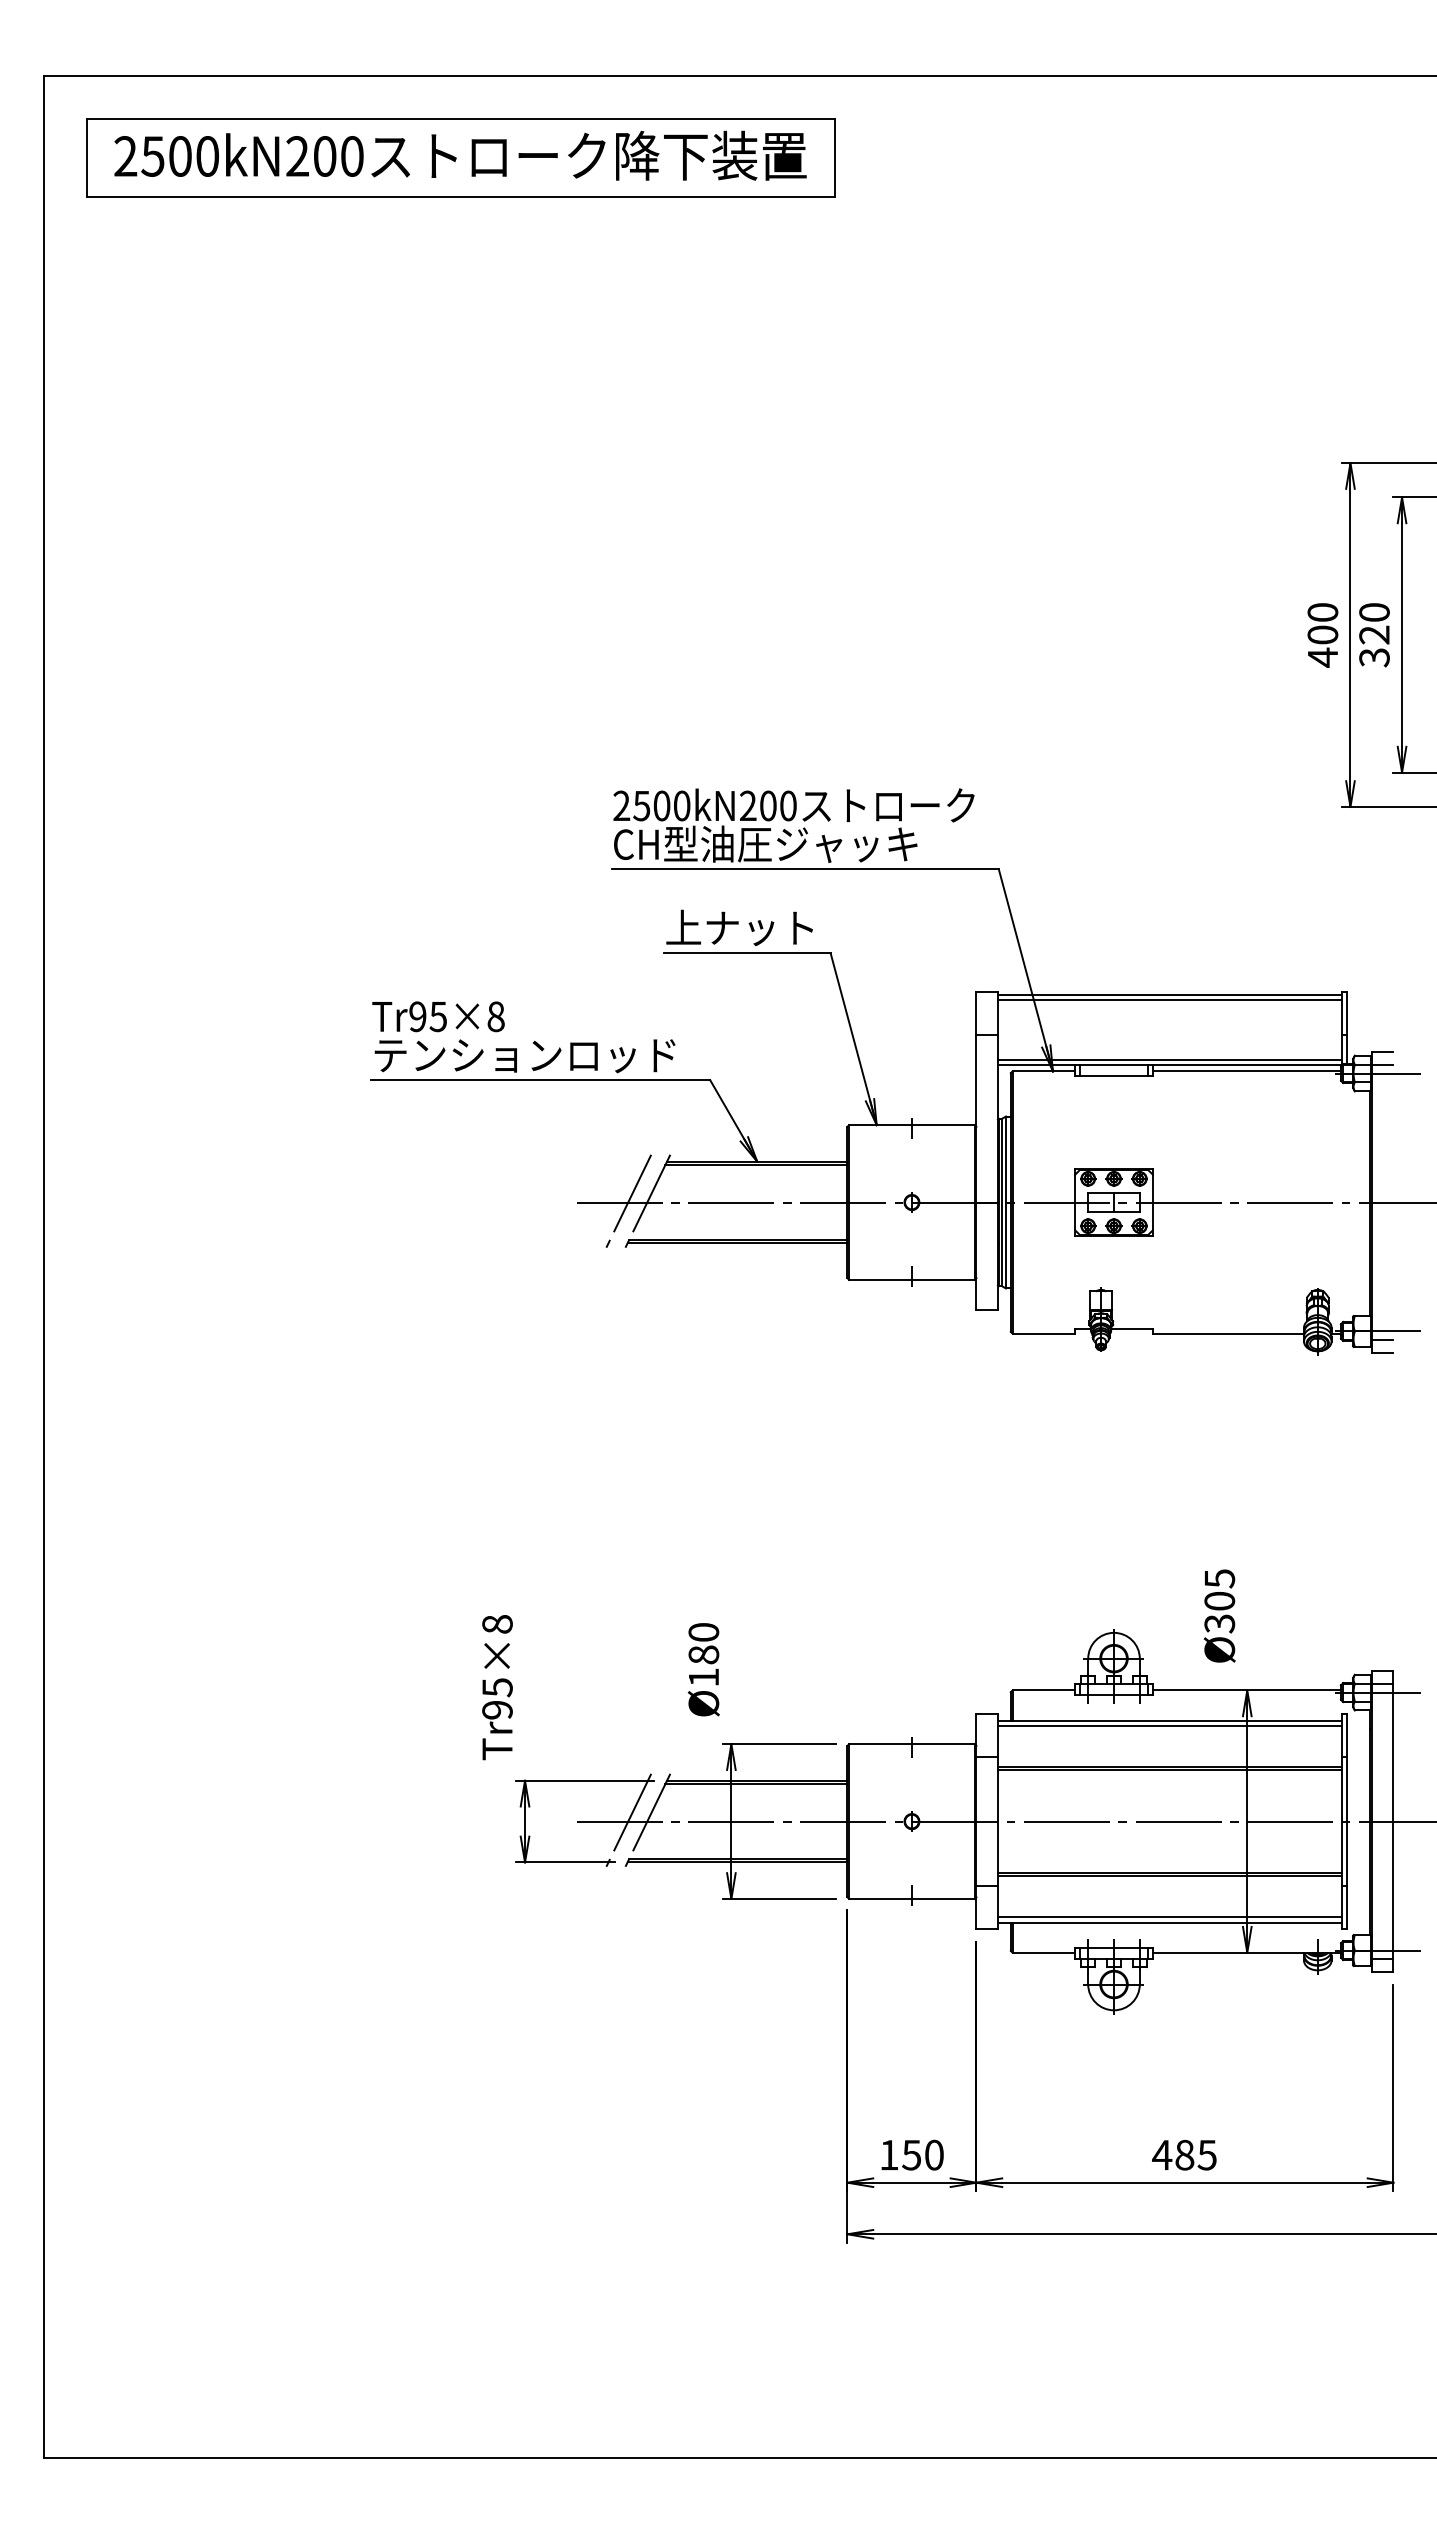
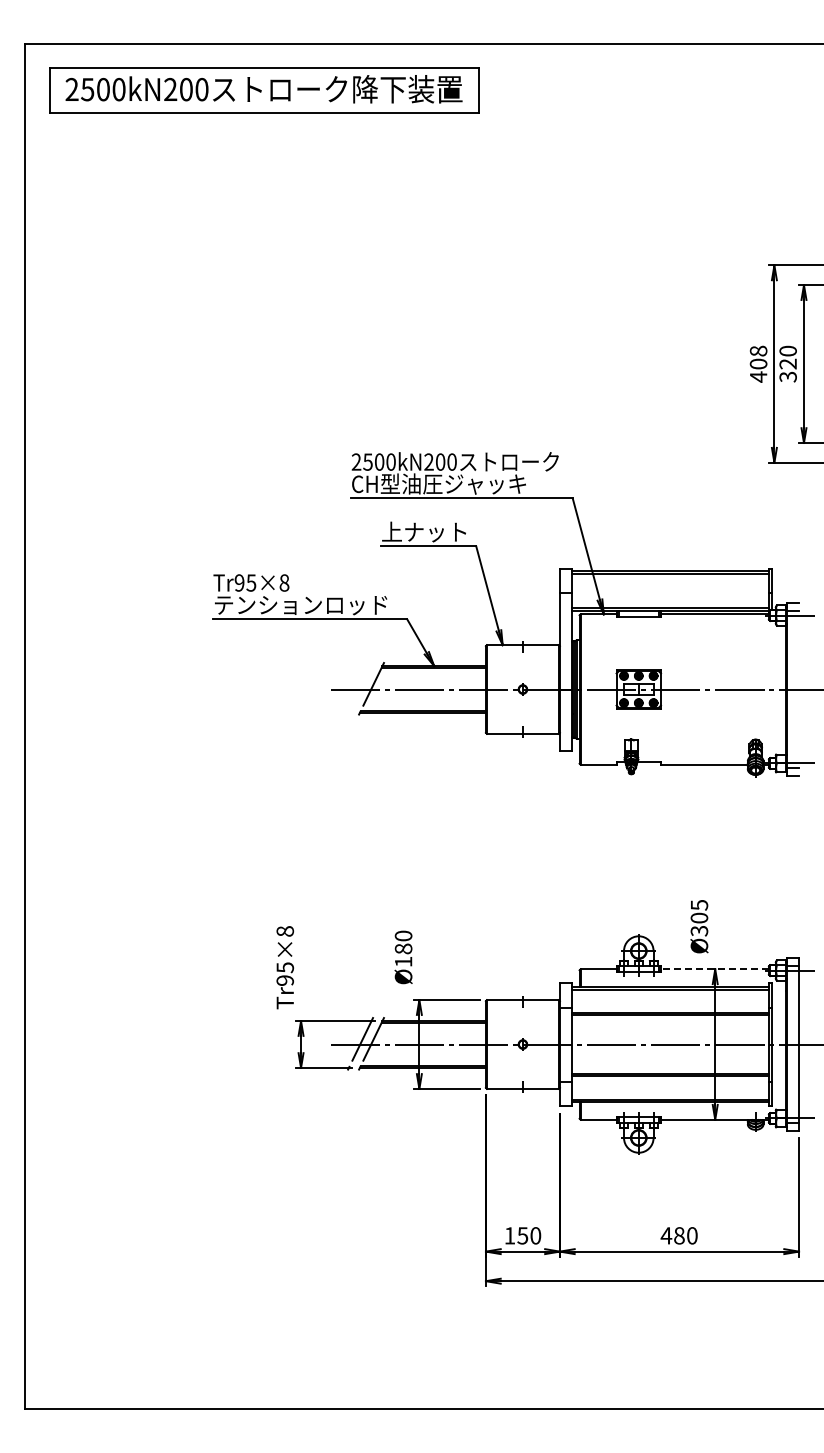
text: (1322, 611) -> (758, 350), 400 -> 408
line: (626, 1204) -> (359, 690), removed
line: (1245, 1690) -> (714, 969), solid -> dashed
text: (1205, 2154) -> (691, 1235), 485 -> 480

